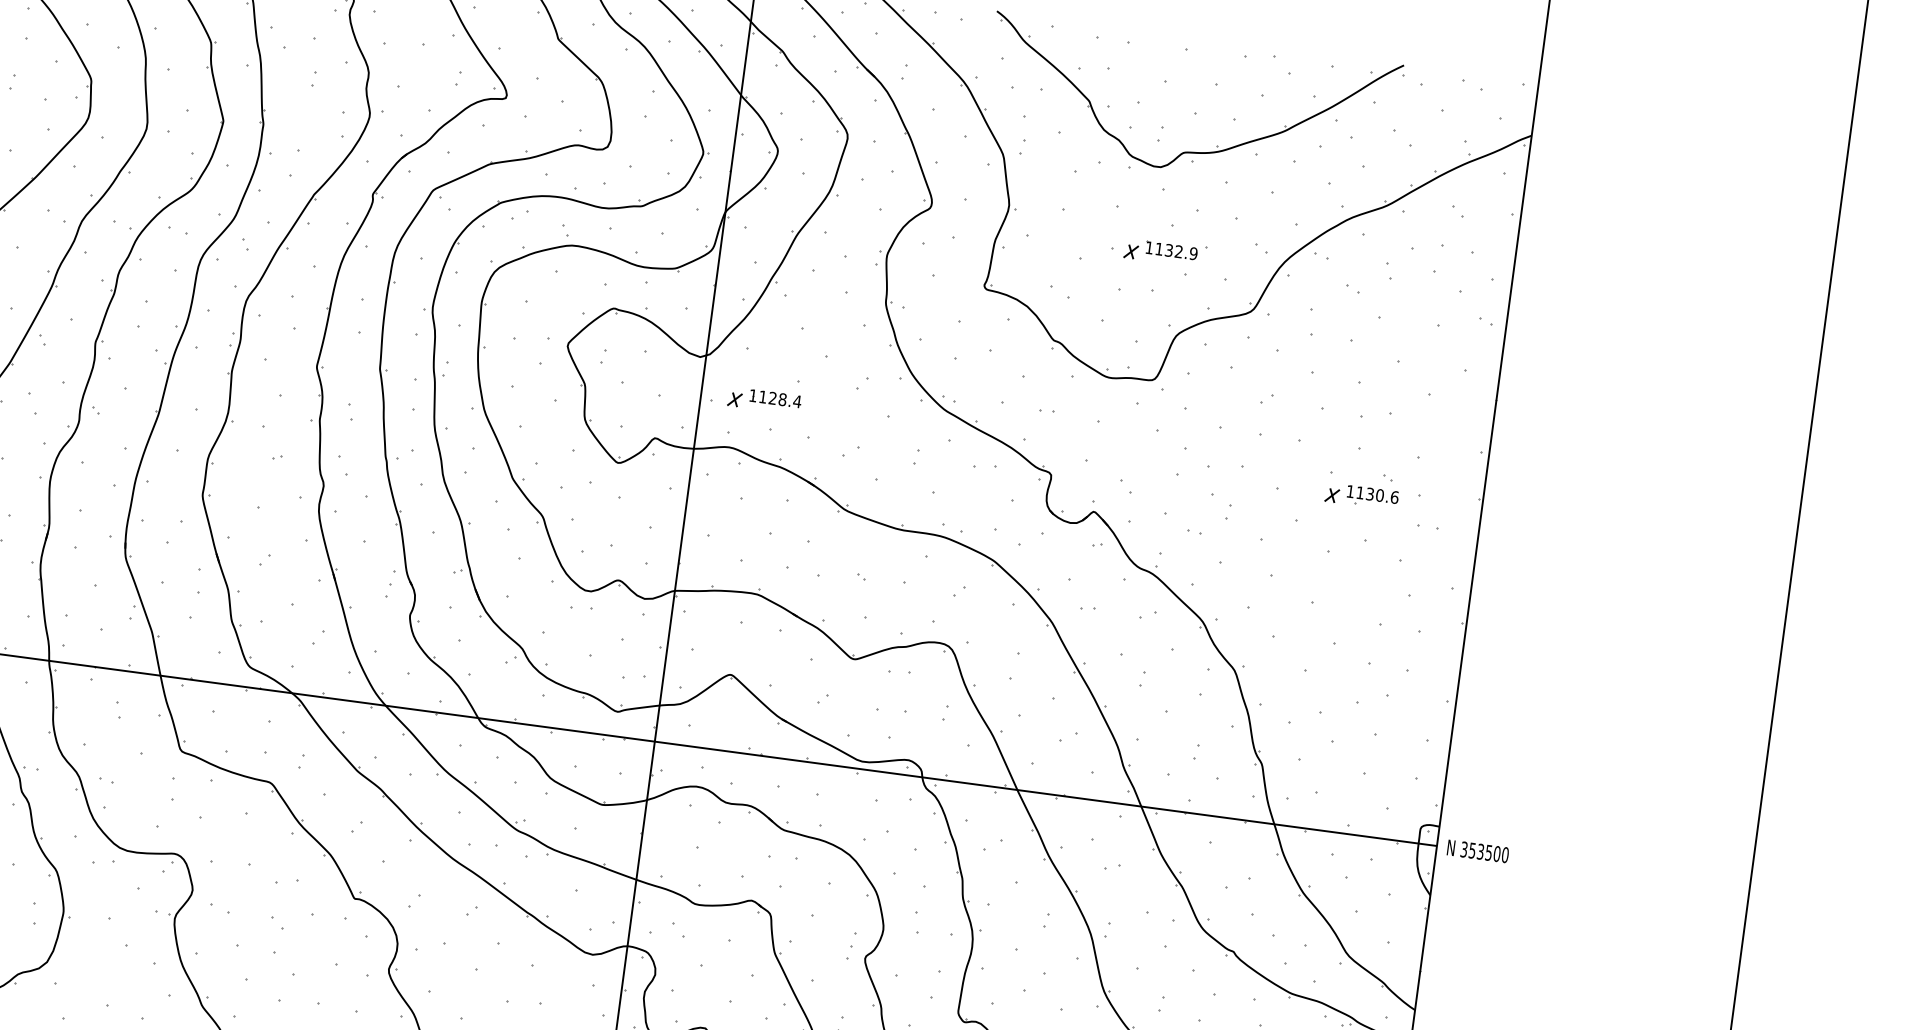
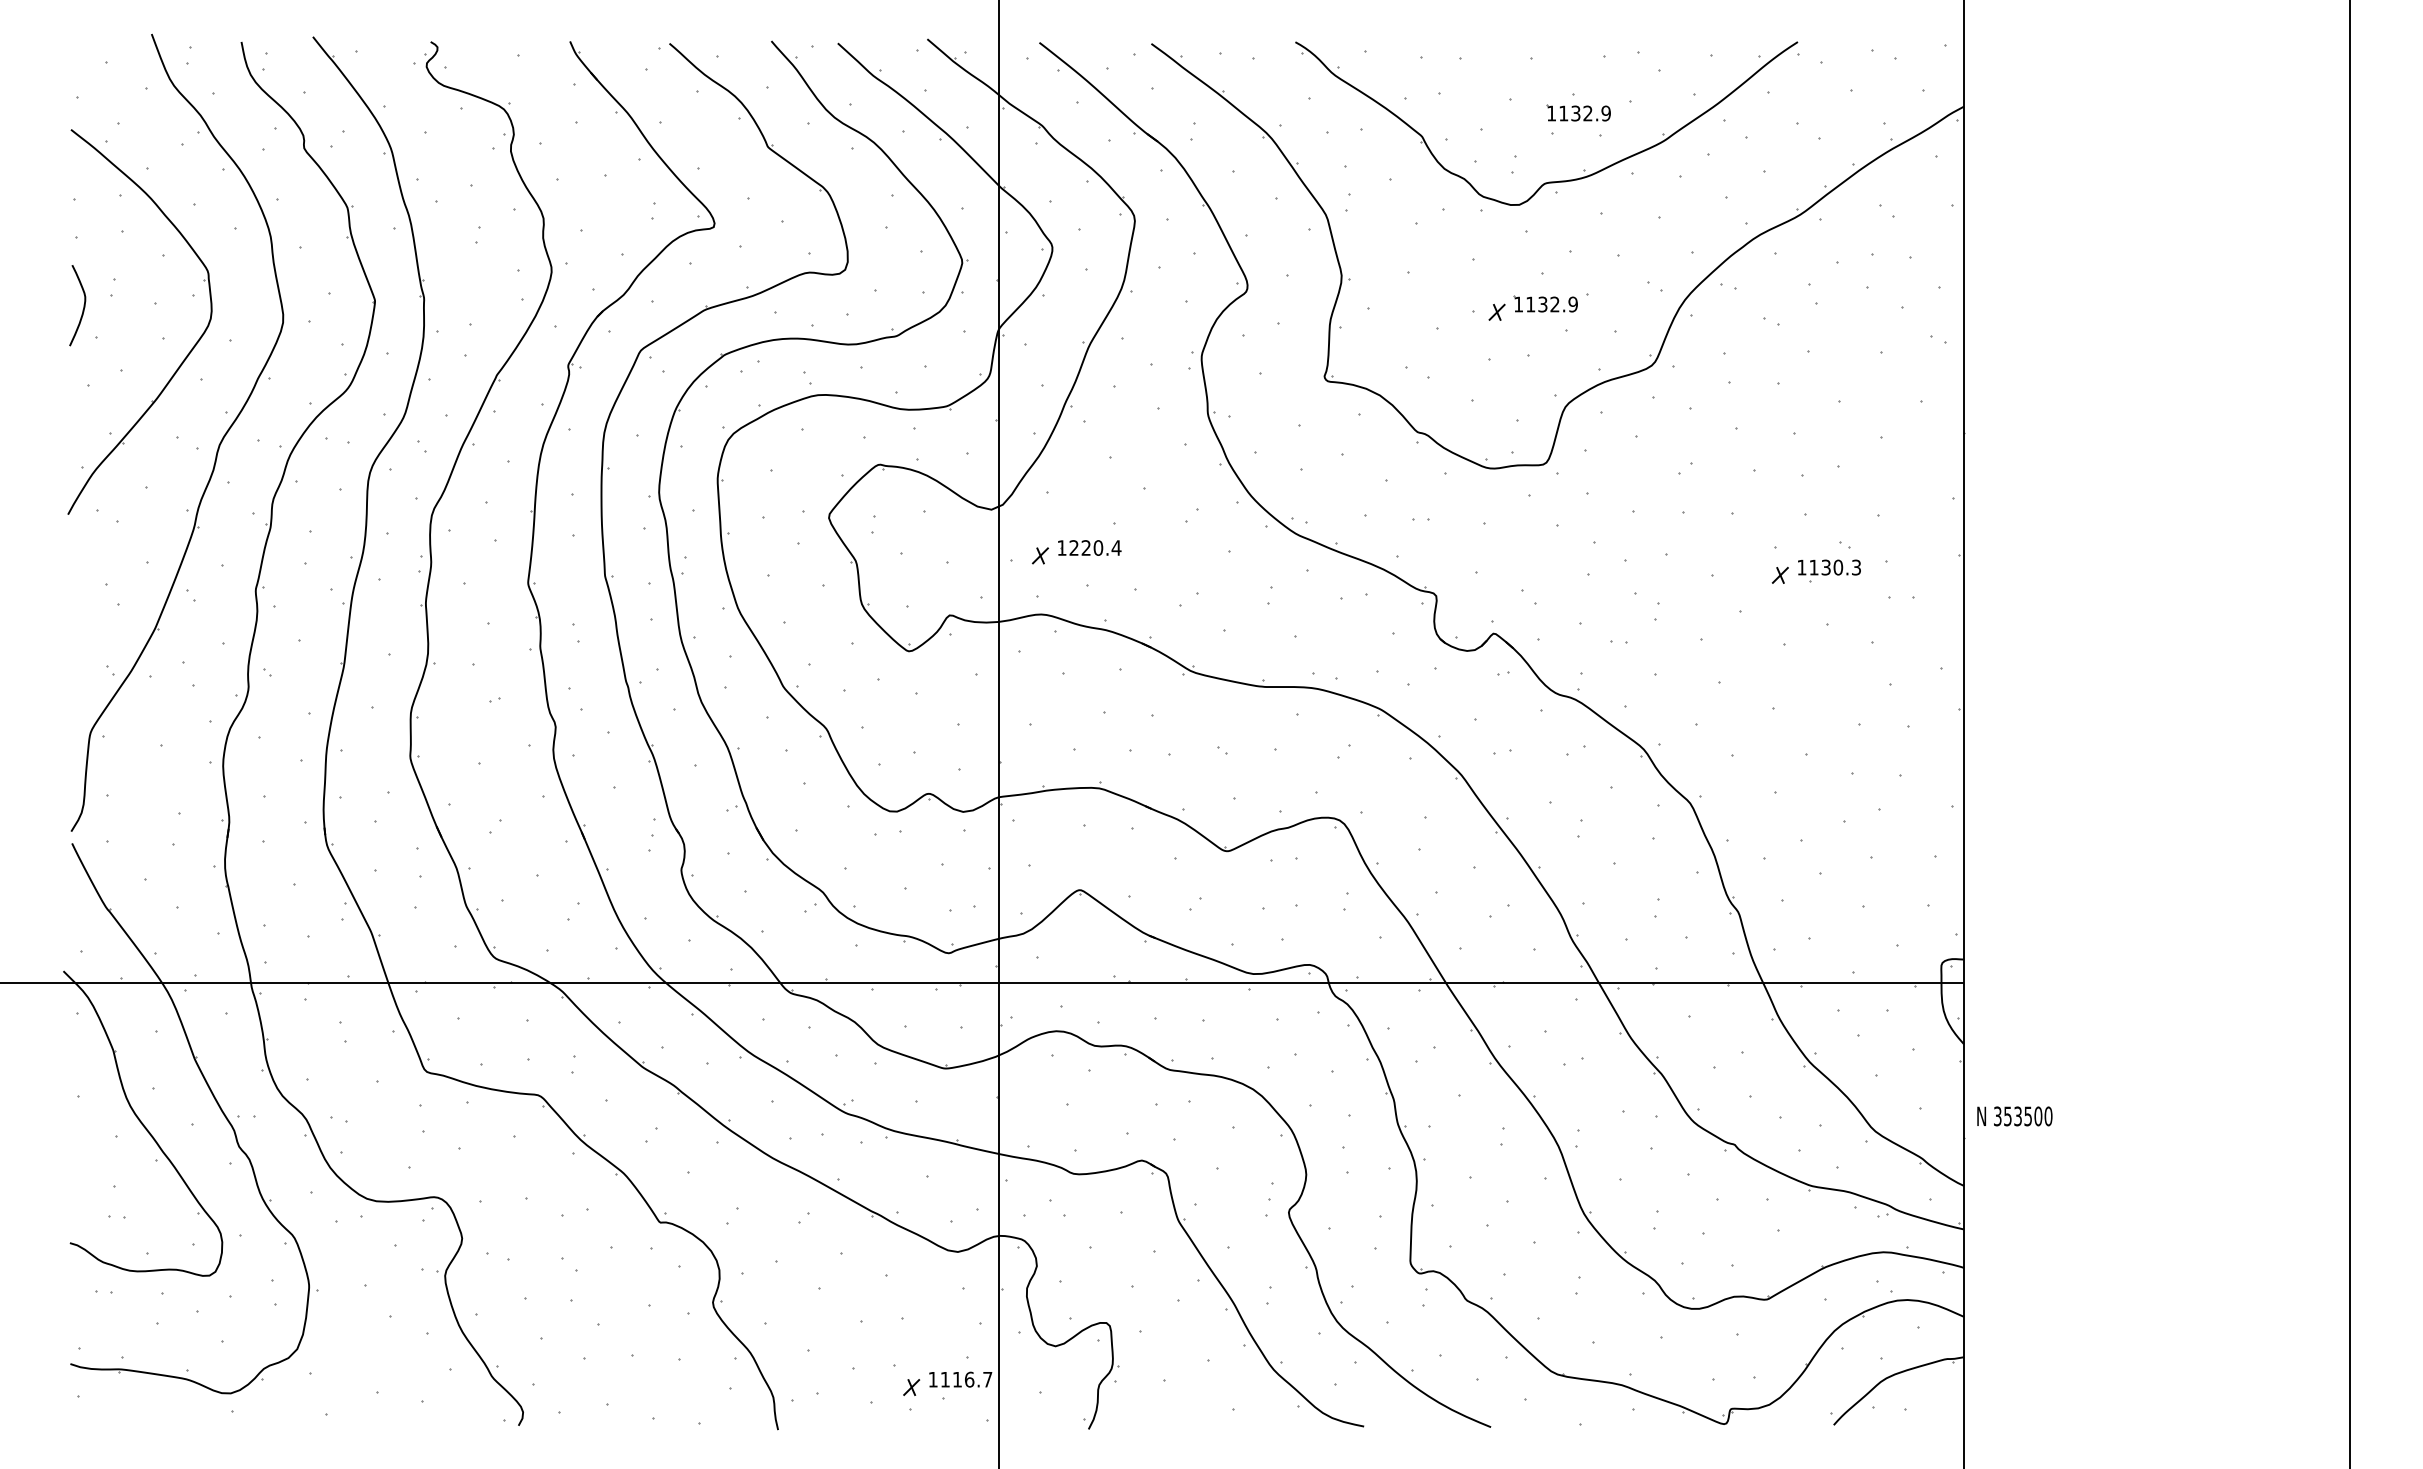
part: (1218, 98) -> (1578, 112), added
text: (773, 397) -> (1086, 547), 1128.4 -> 1220.4
text: (1394, 497) -> (1856, 567), 1130.6 -> 1130.3
text: (1477, 851) -> (2014, 1116), moved

